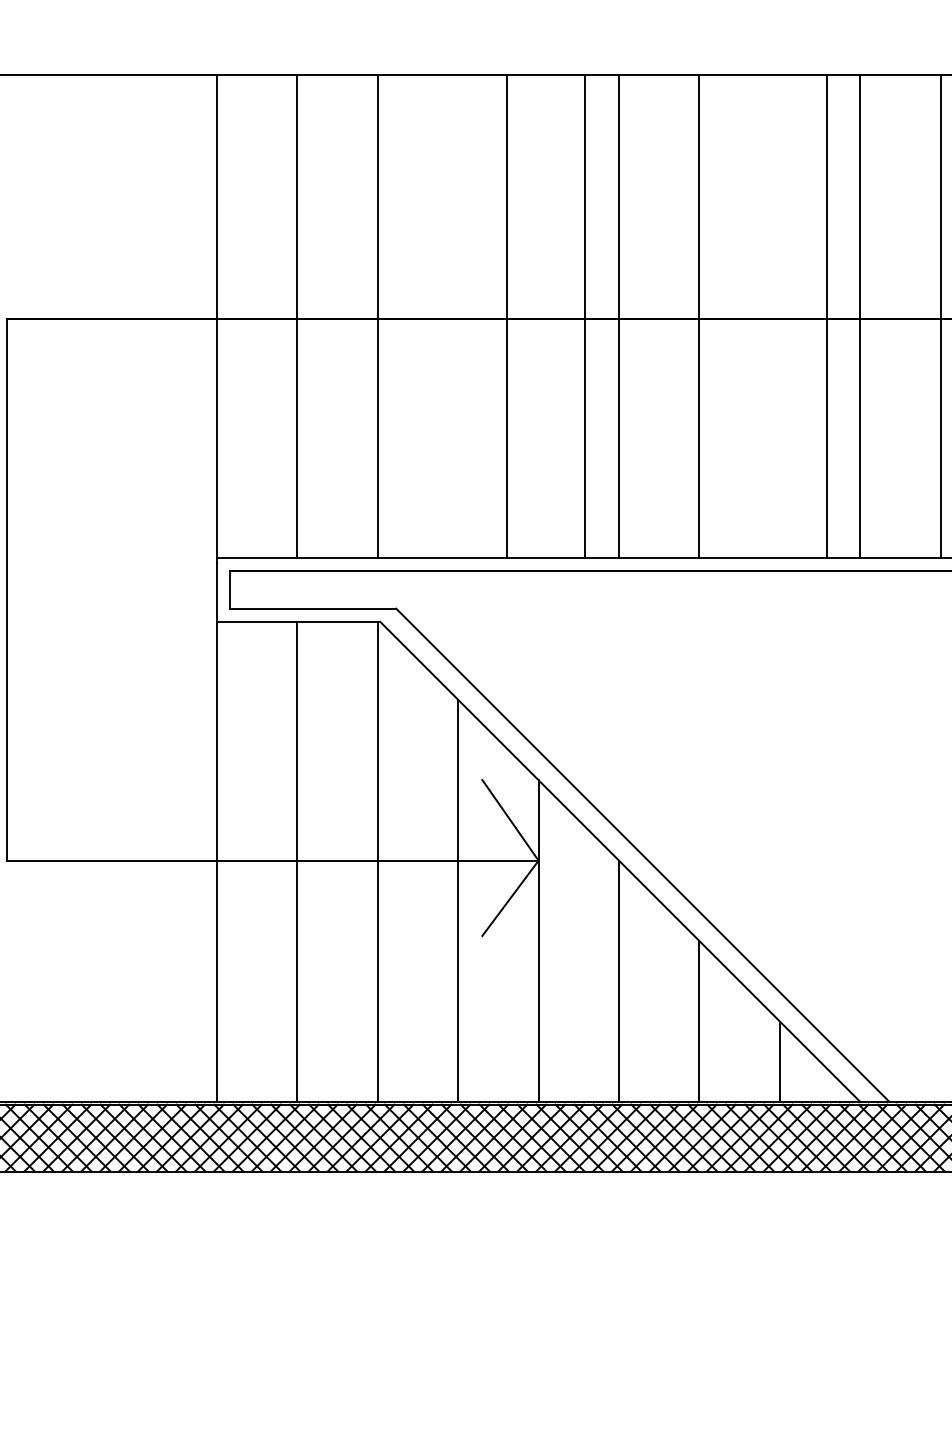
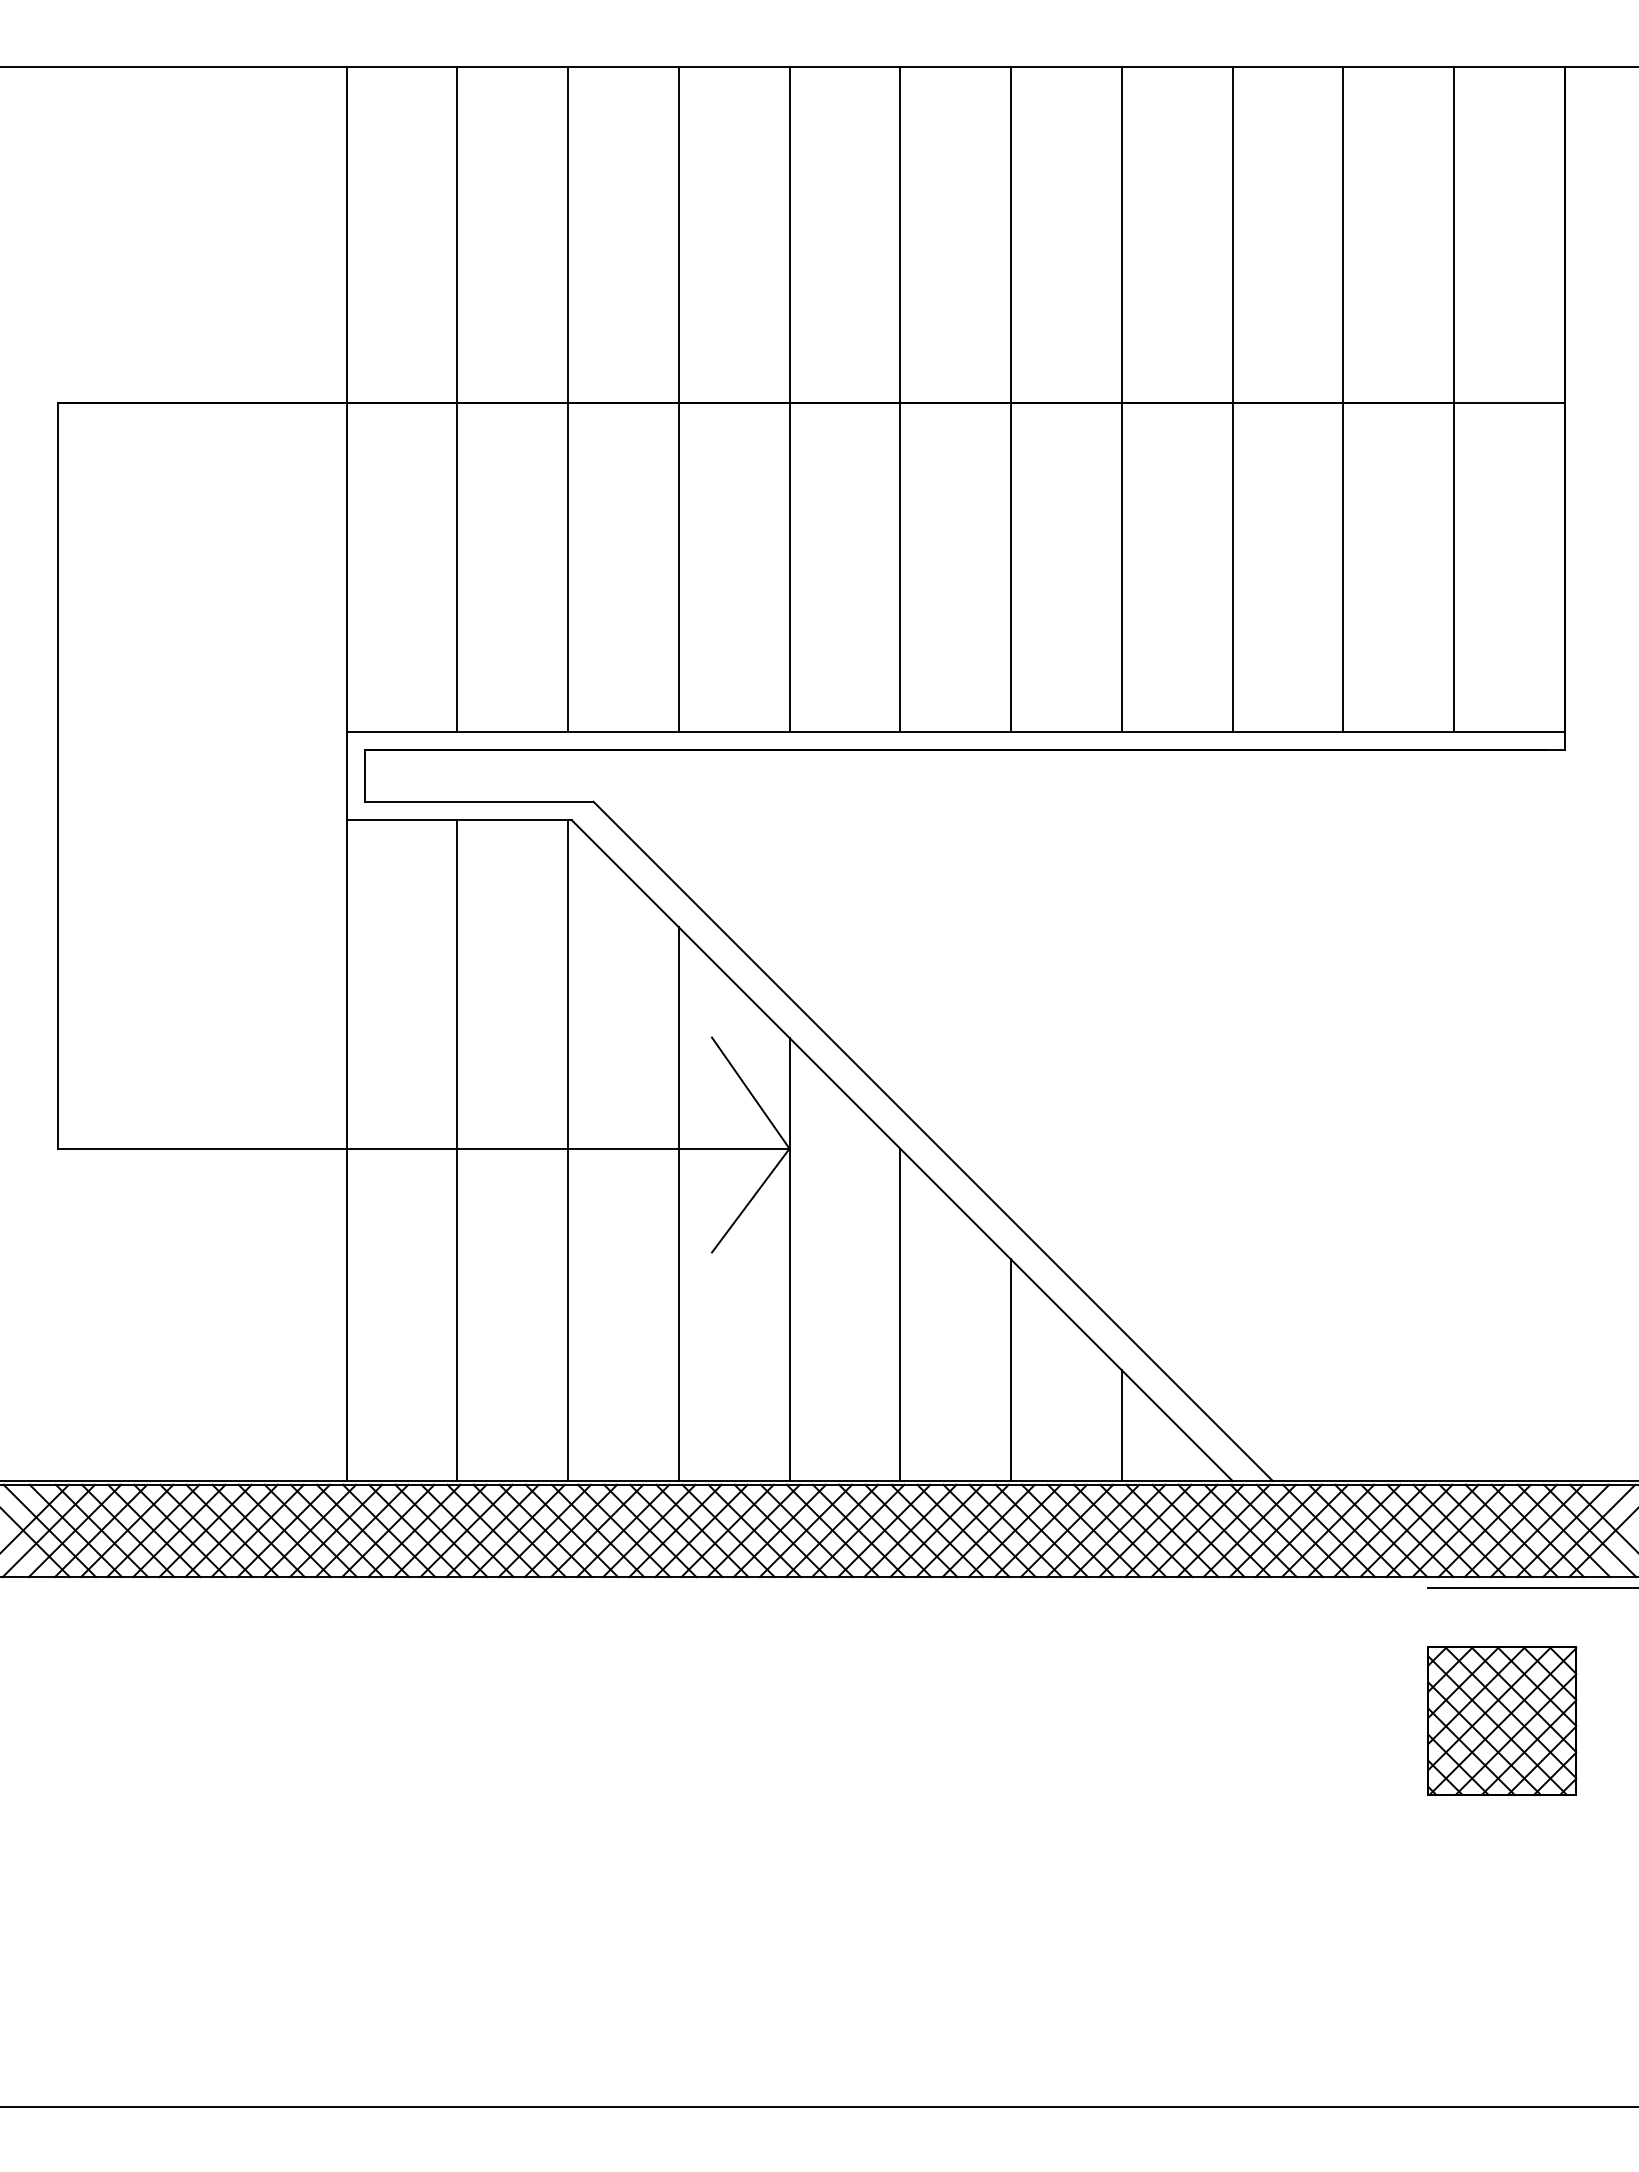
line: (506, 315) -> (678, 398), moved
line: (585, 315) -> (789, 398), moved
line: (826, 315) -> (1121, 398), moved

